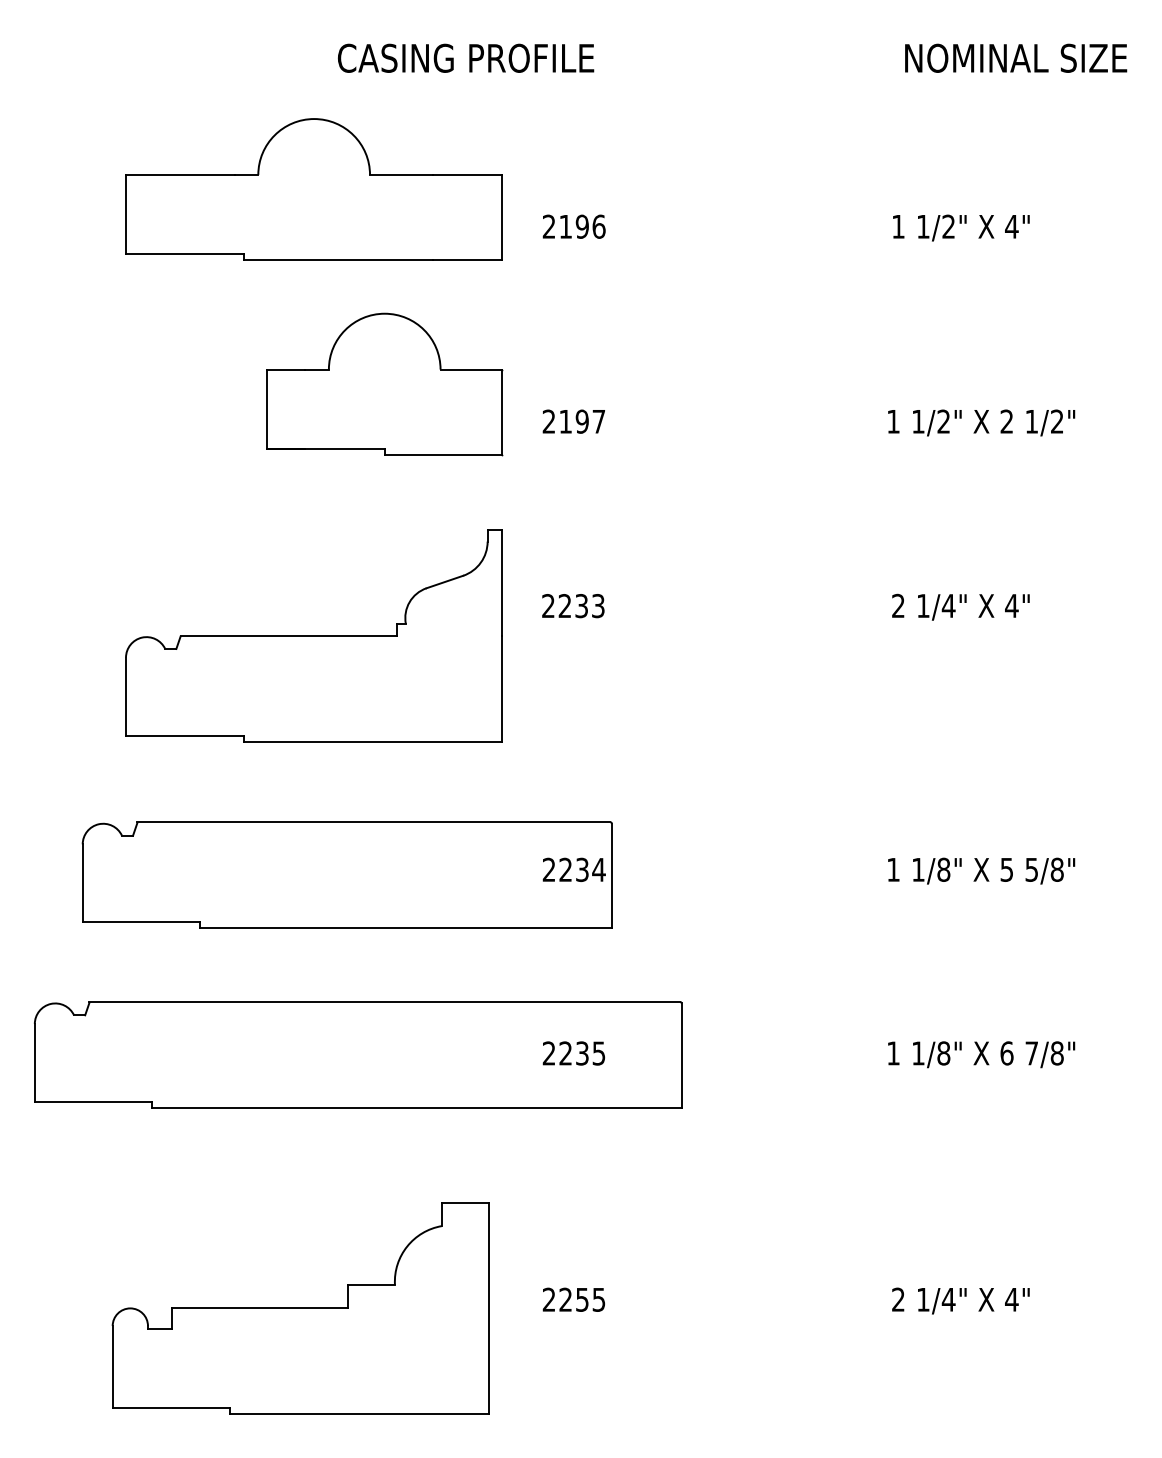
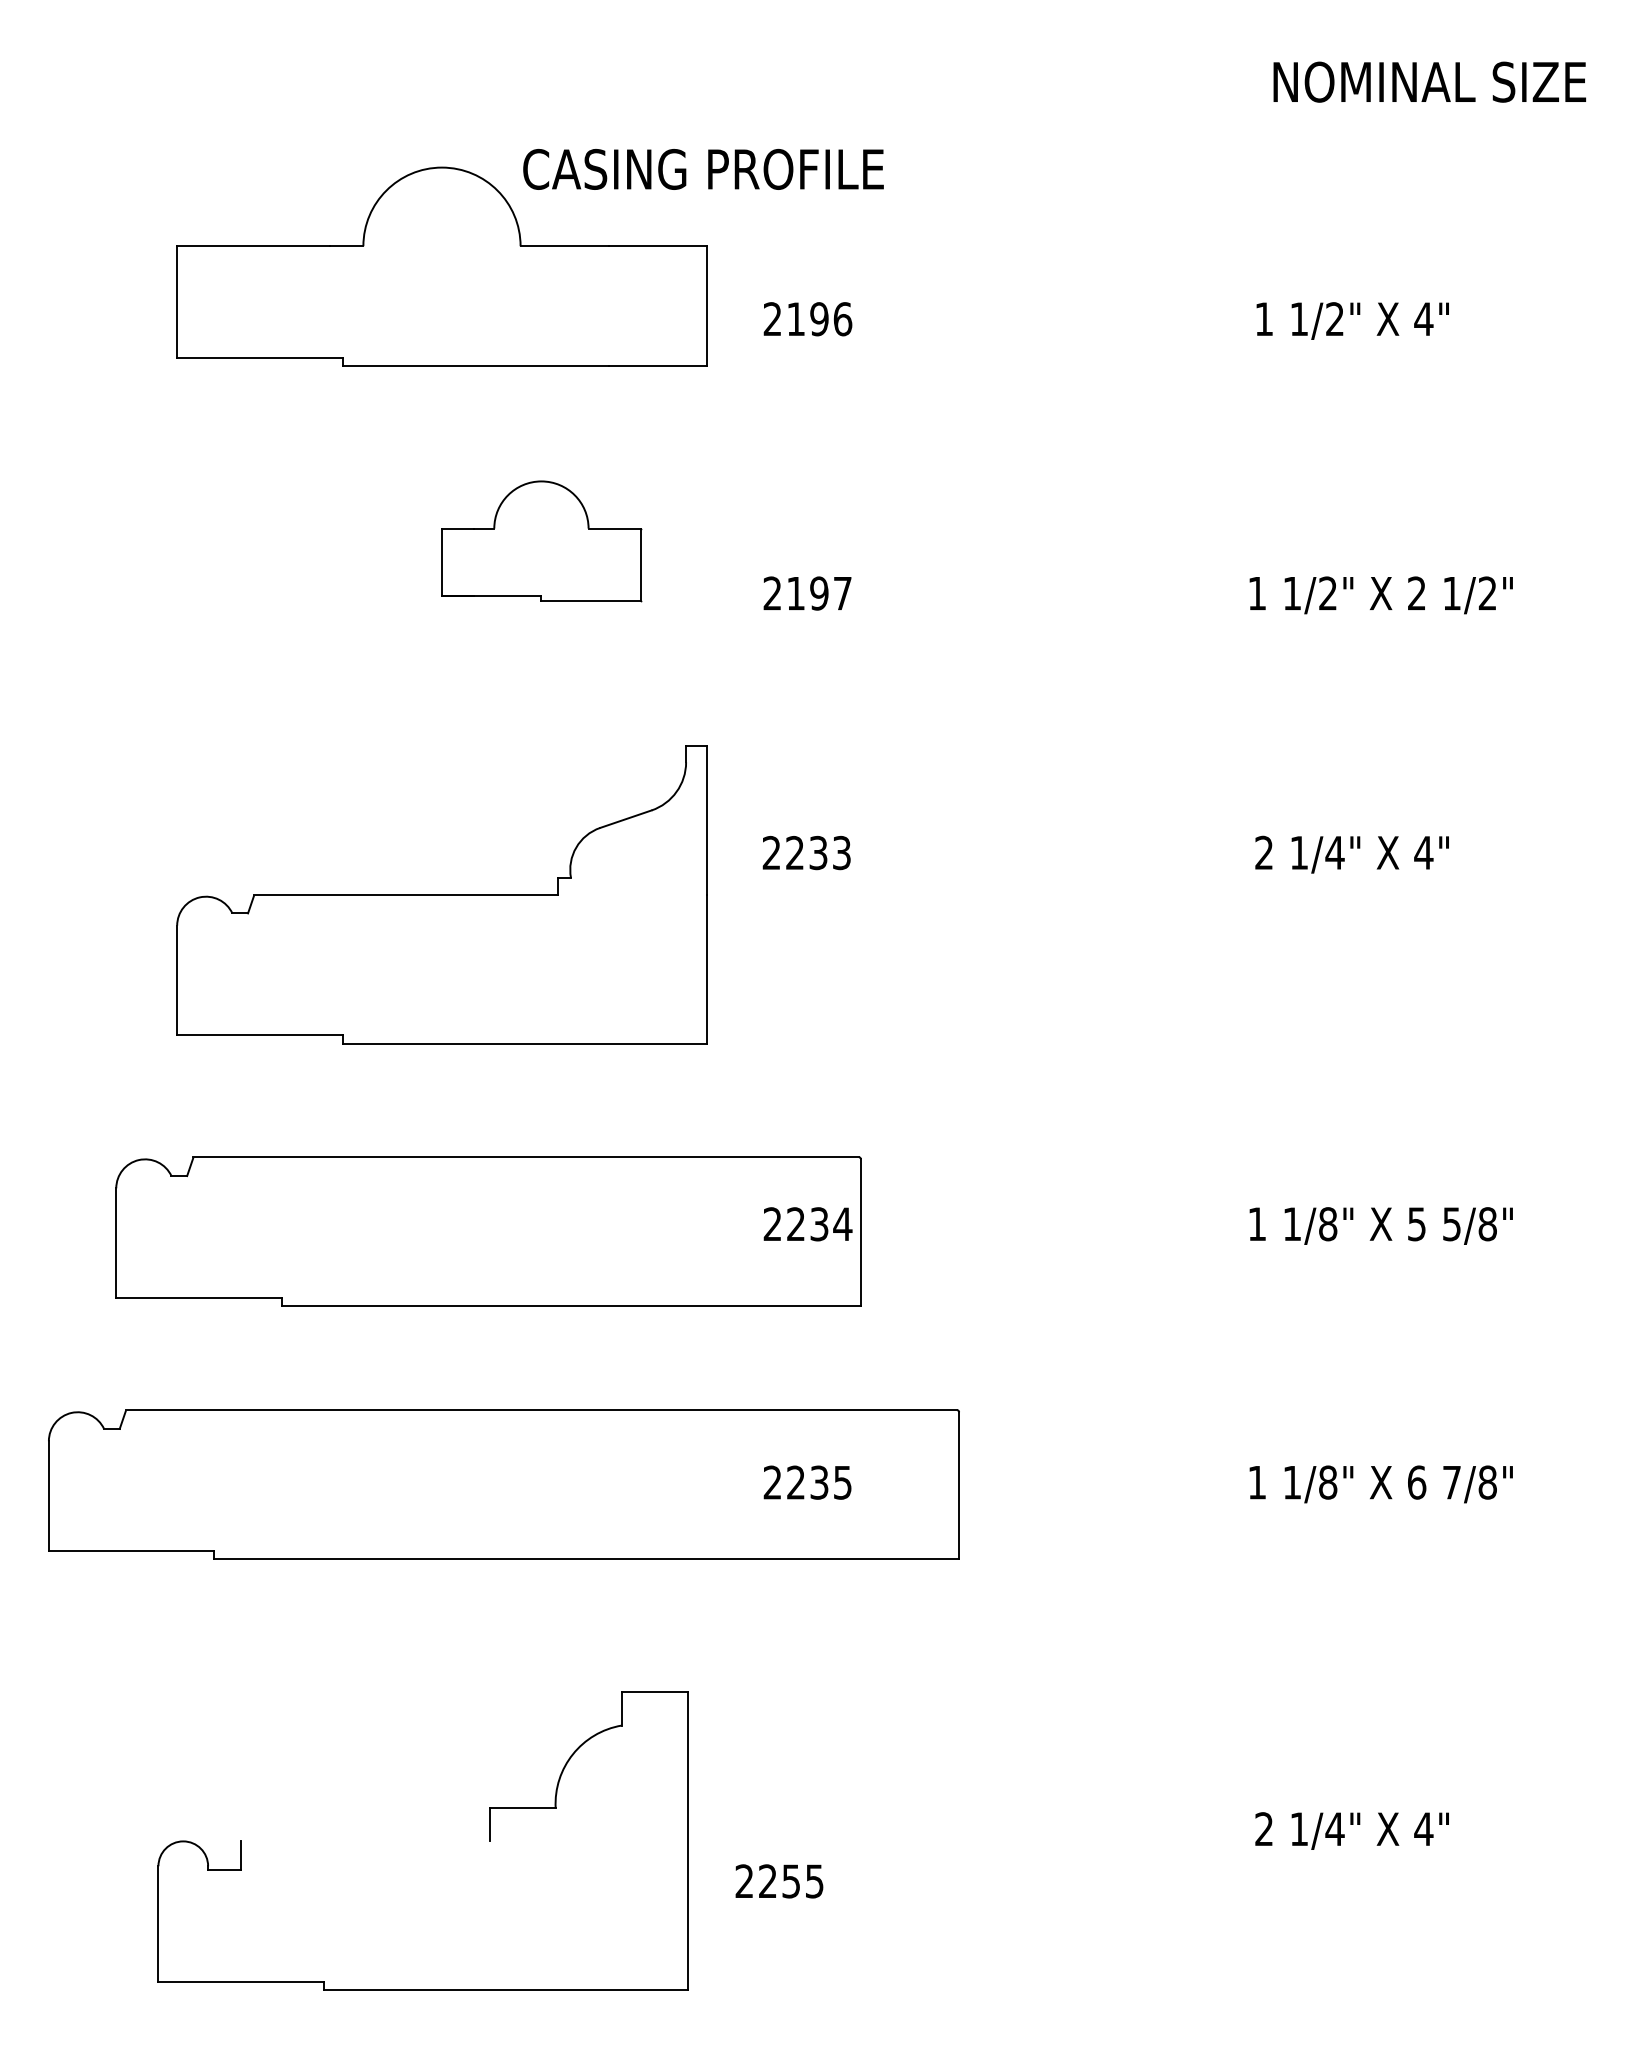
text: (466, 57) -> (704, 168), moved
part: (384, 384) -> (540, 541), size x0.6
text: (573, 1299) -> (778, 1880), moved
line: (259, 1308) -> (365, 1841), removed

